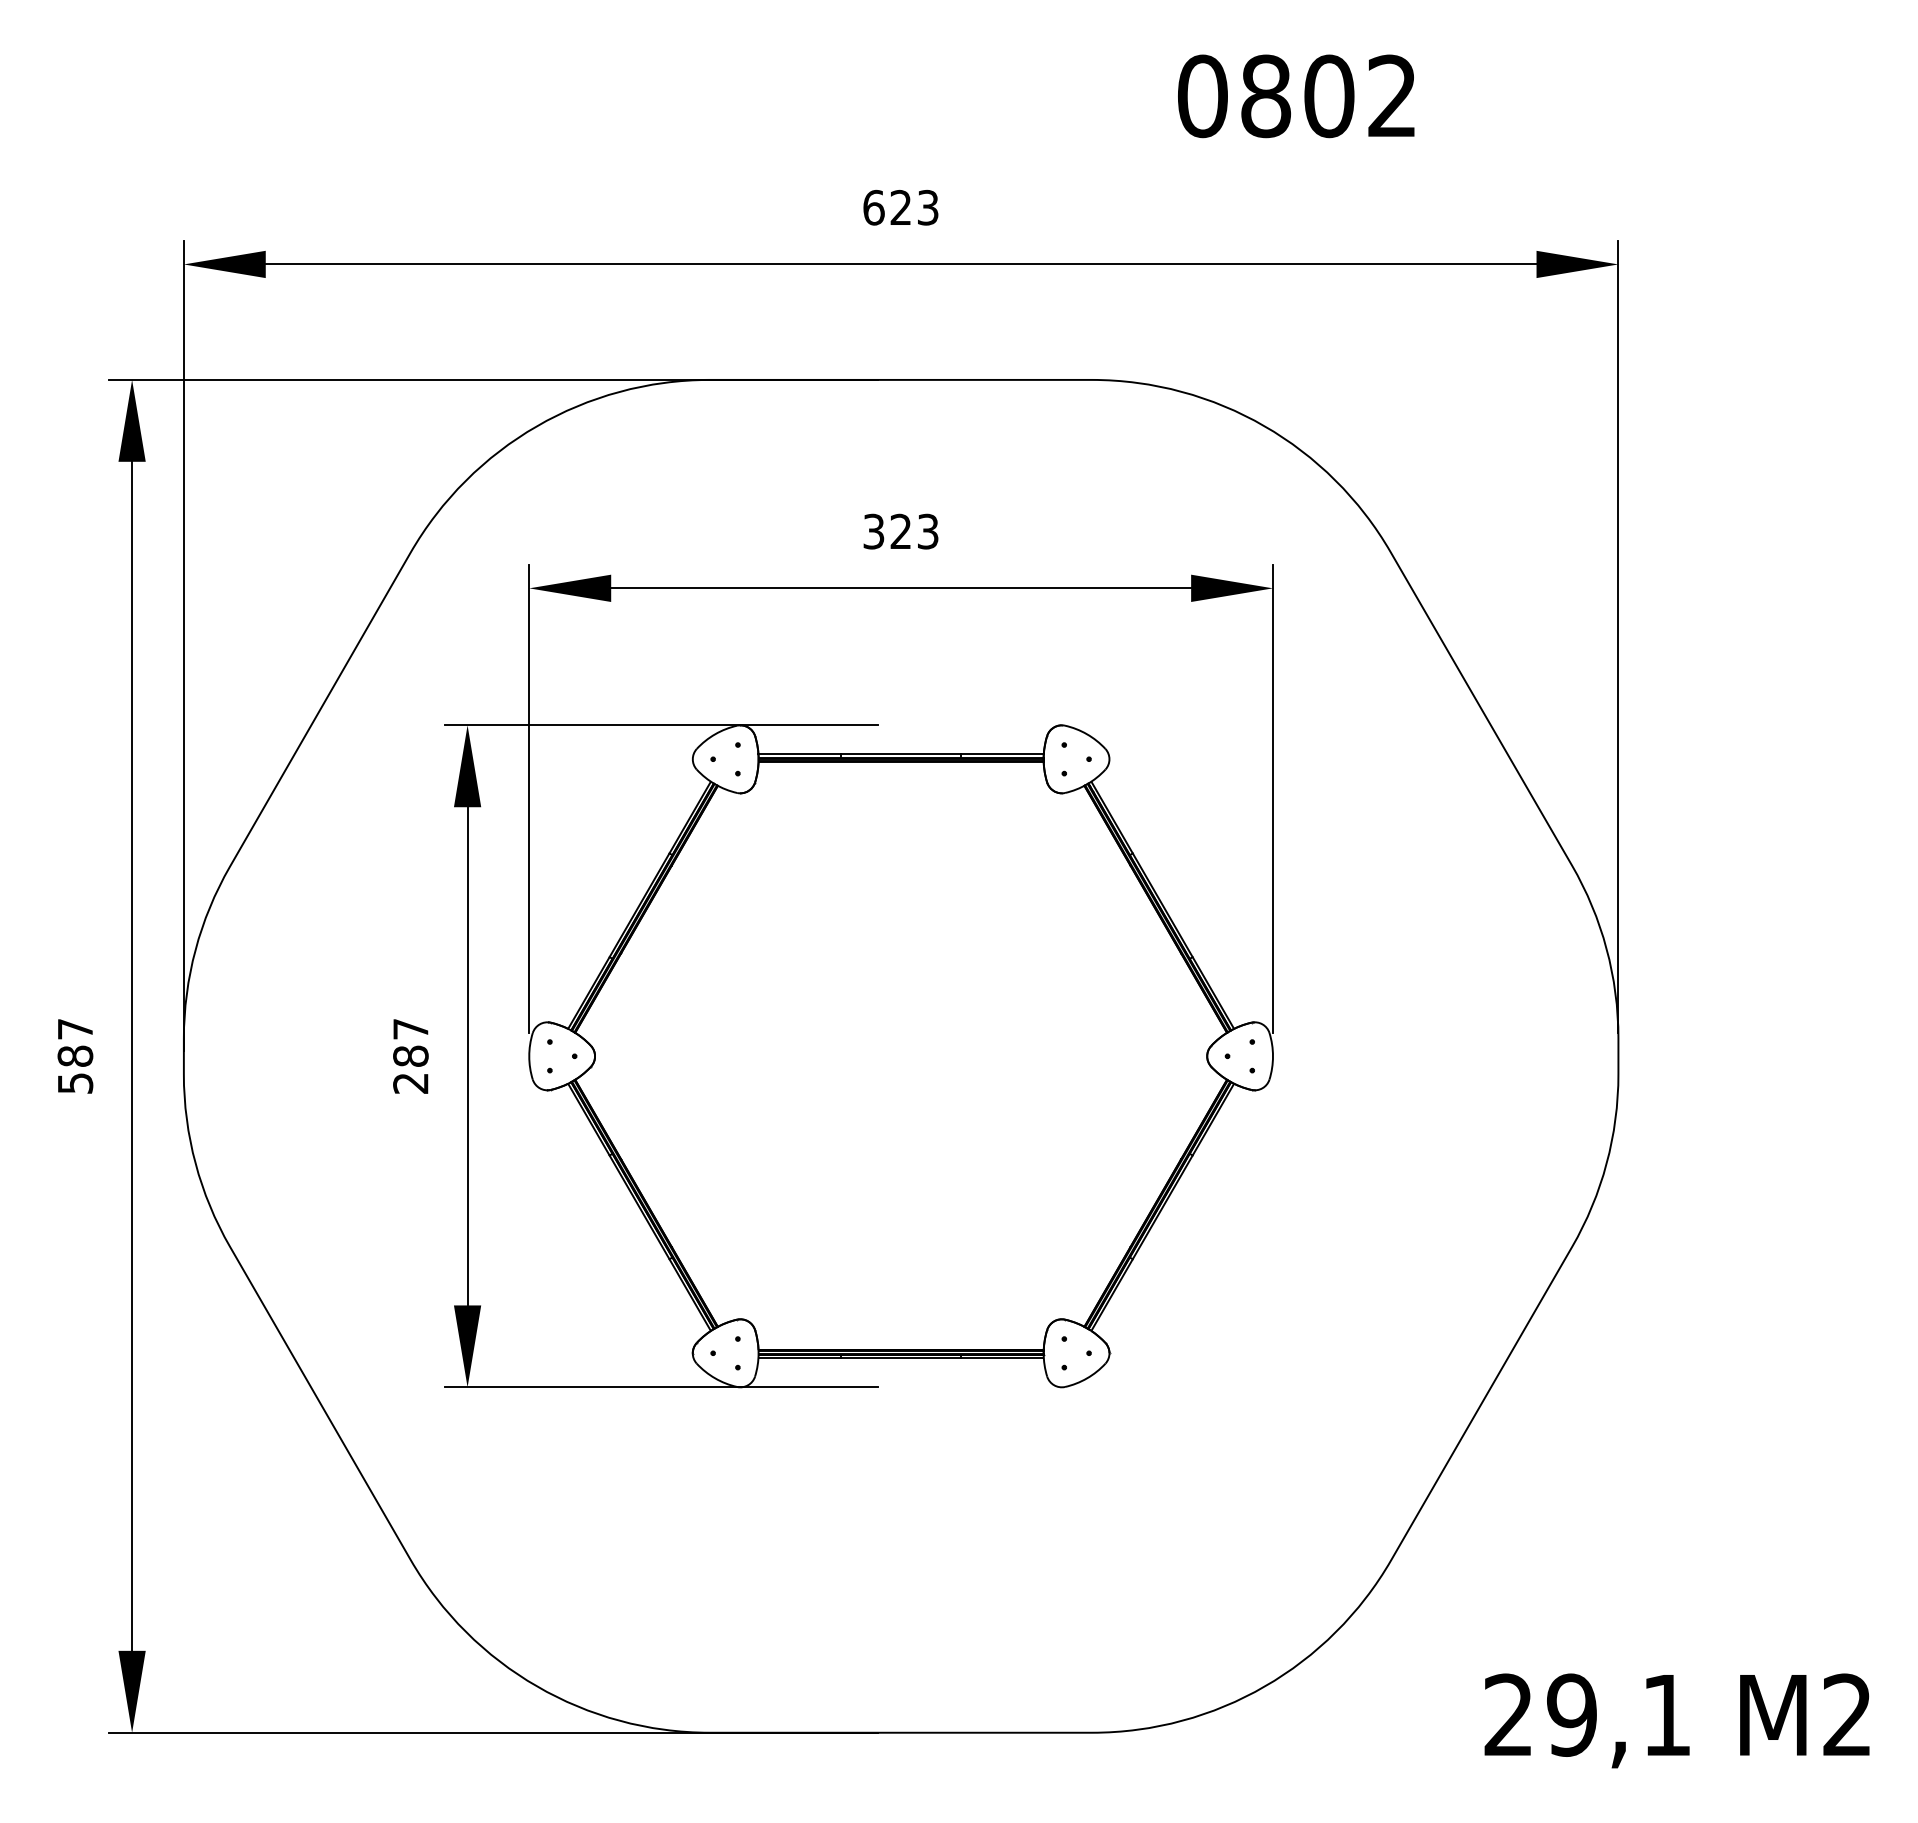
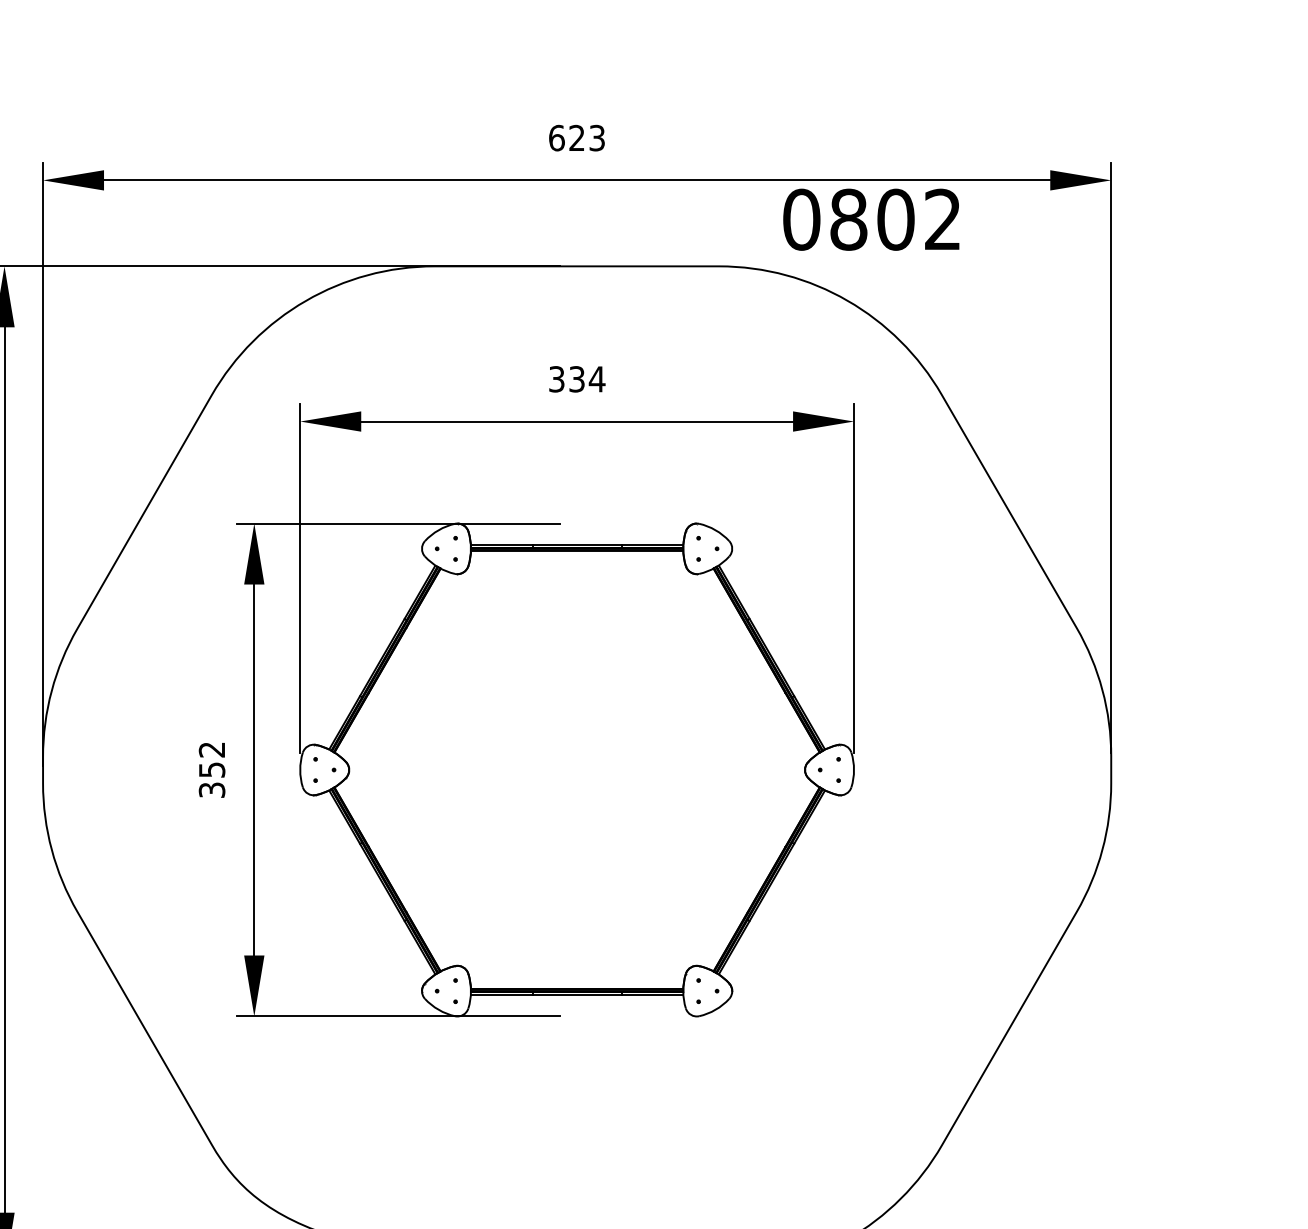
text: (1296, 96) -> (871, 219), moved
text: (914, 531) -> (587, 379), 323 -> 334
text: (410, 1056) -> (211, 770), 287 -> 352

